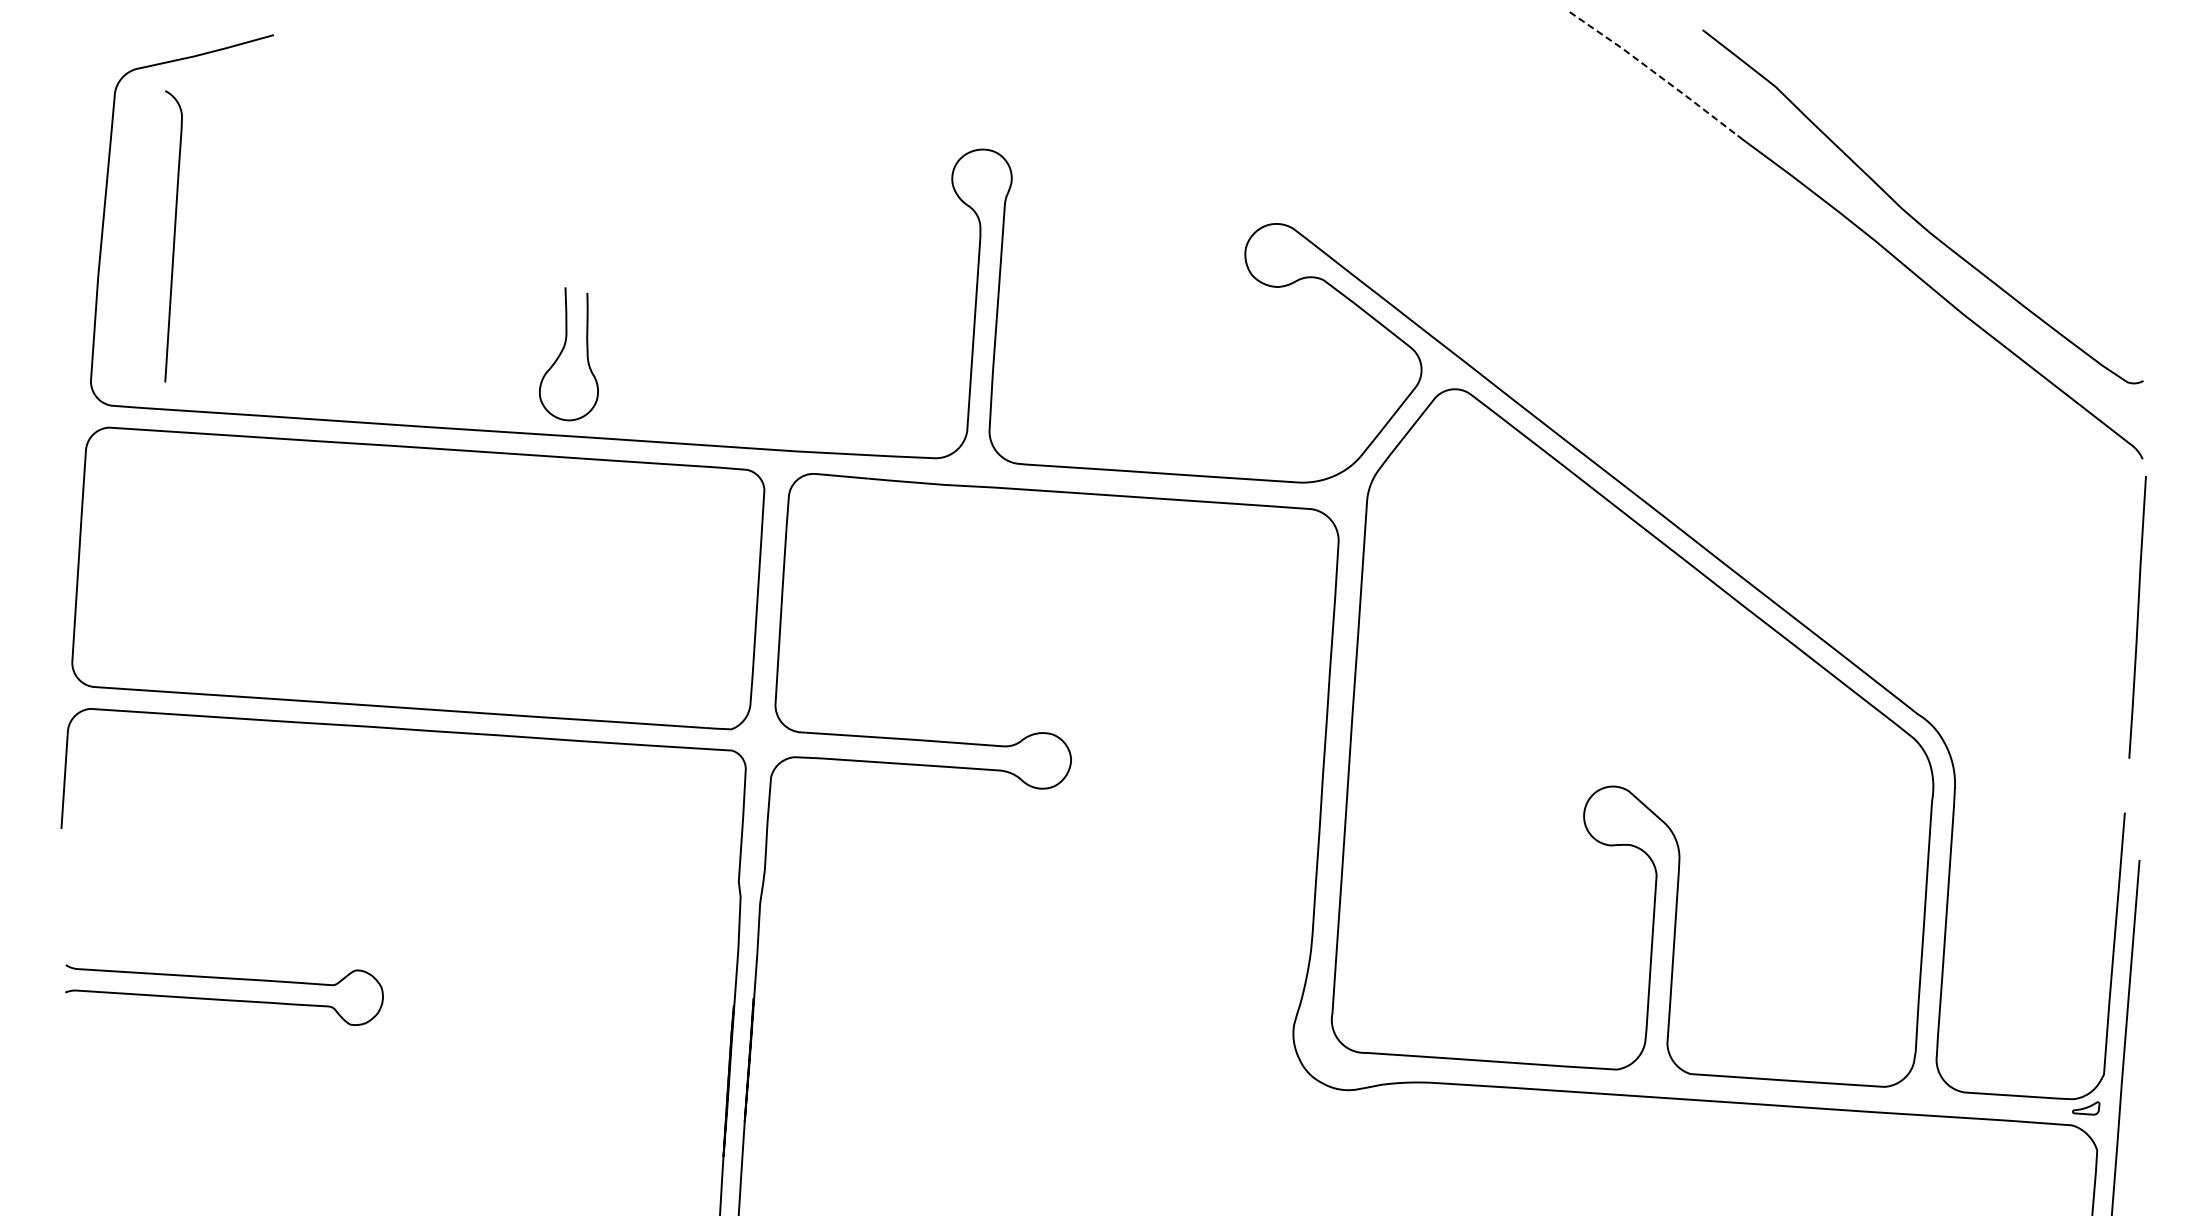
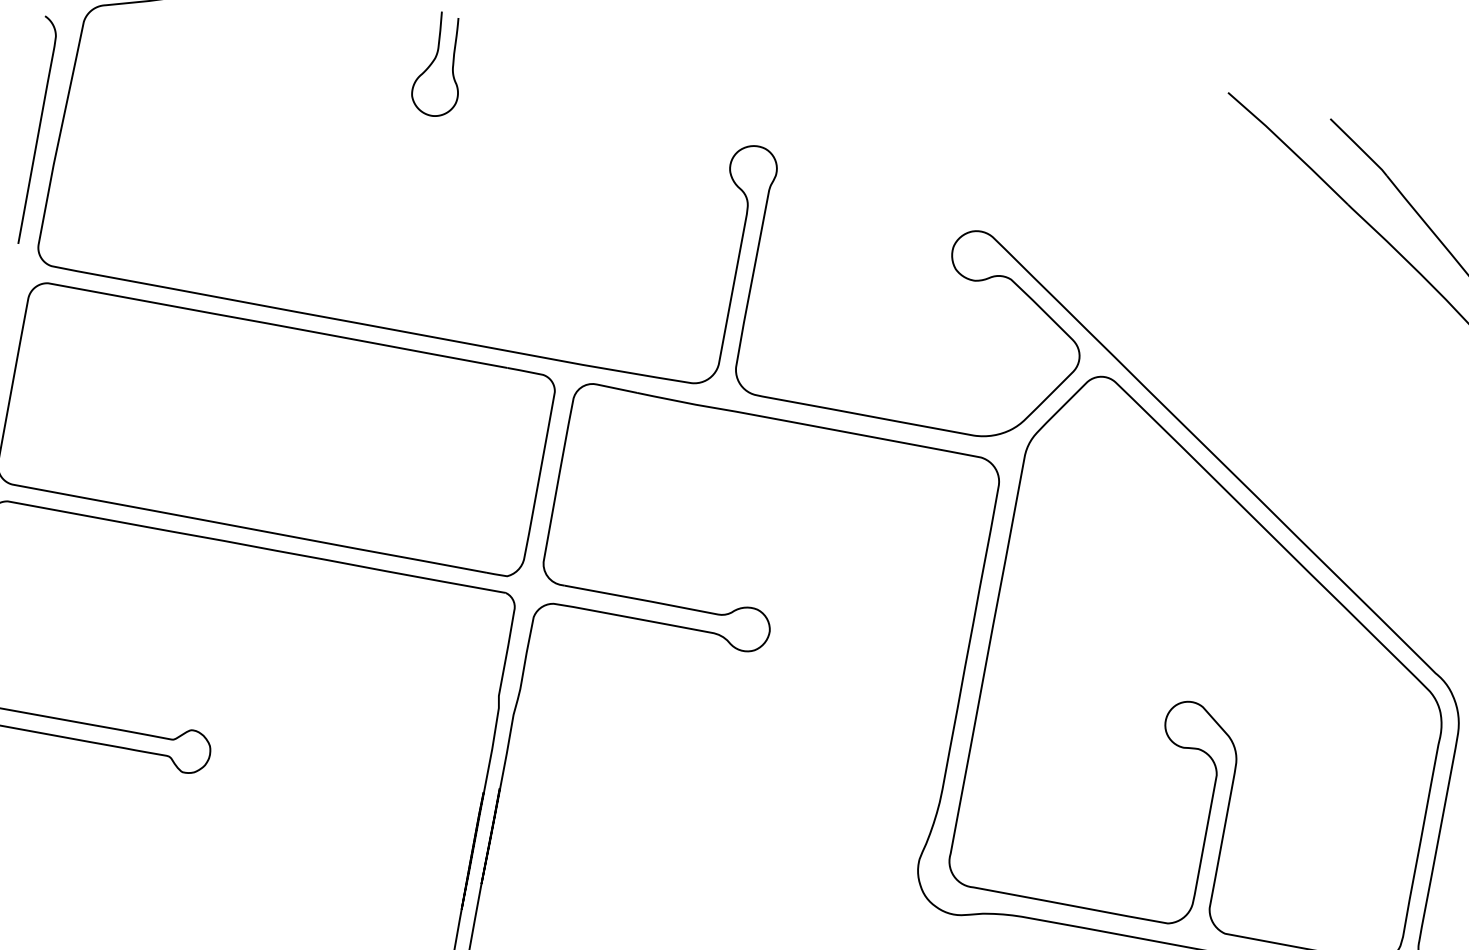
line: (1654, 72) -> (1288, 147), dashed -> solid
curve: (173, 236) -> (38, 130), moved
curve: (562, 352) -> (433, 62), moved

